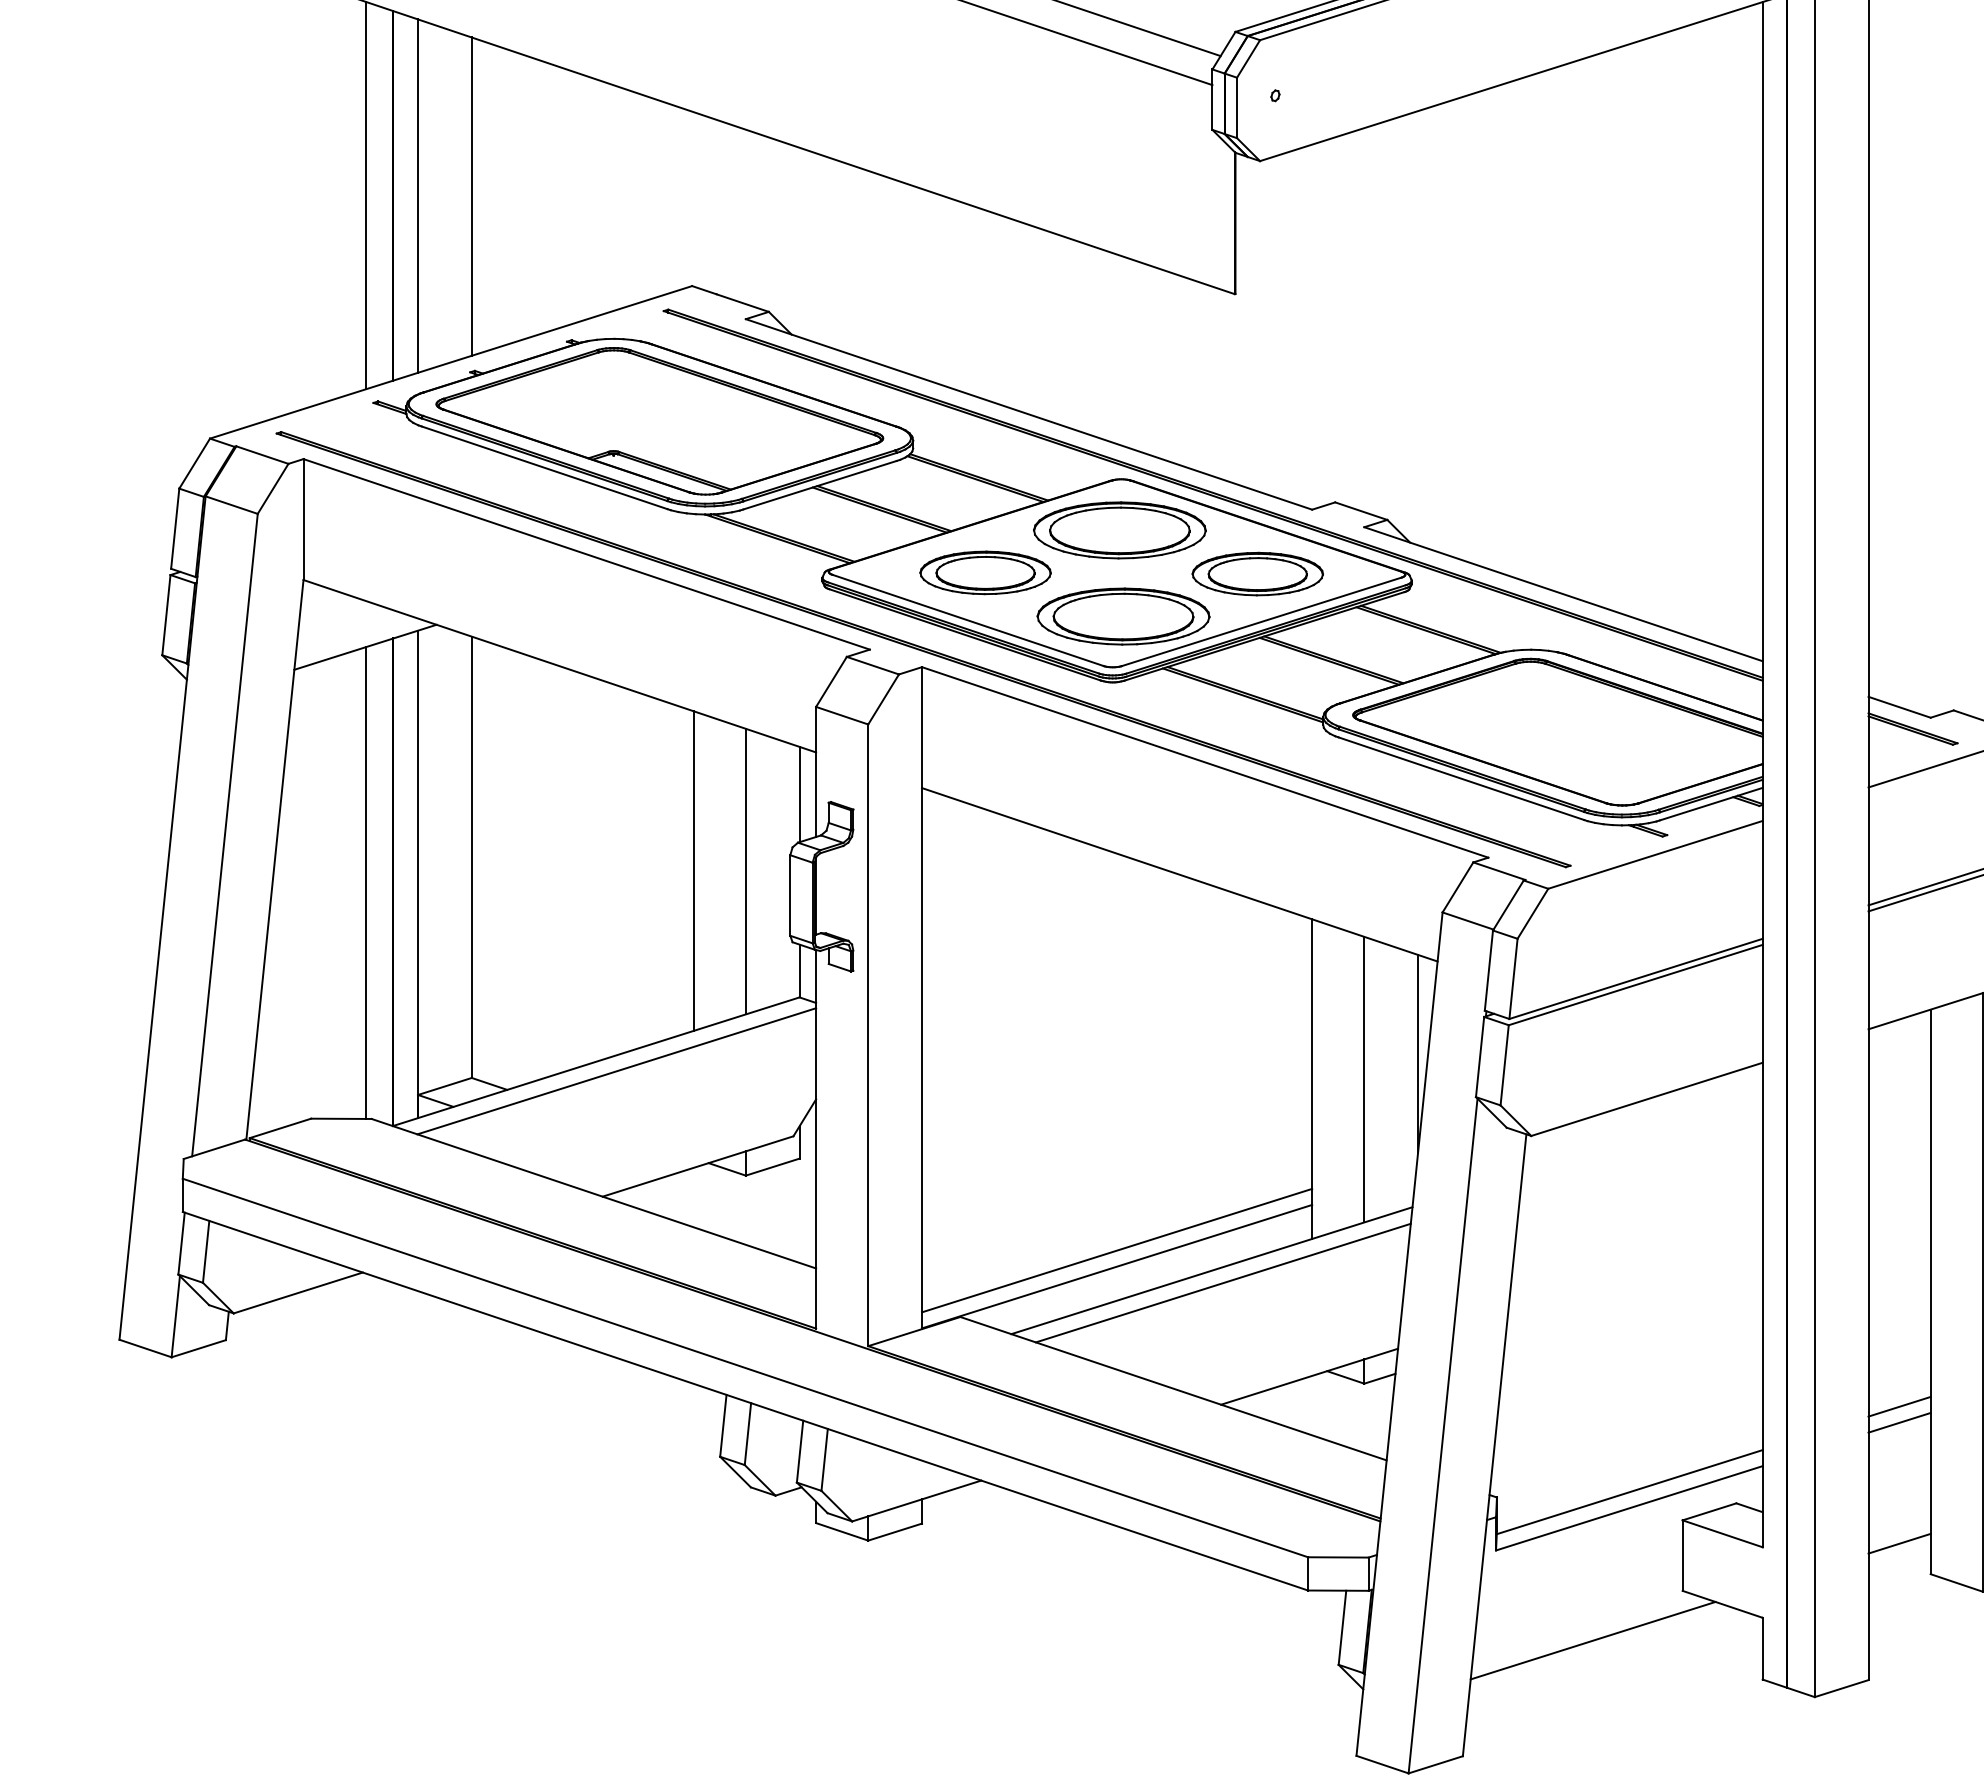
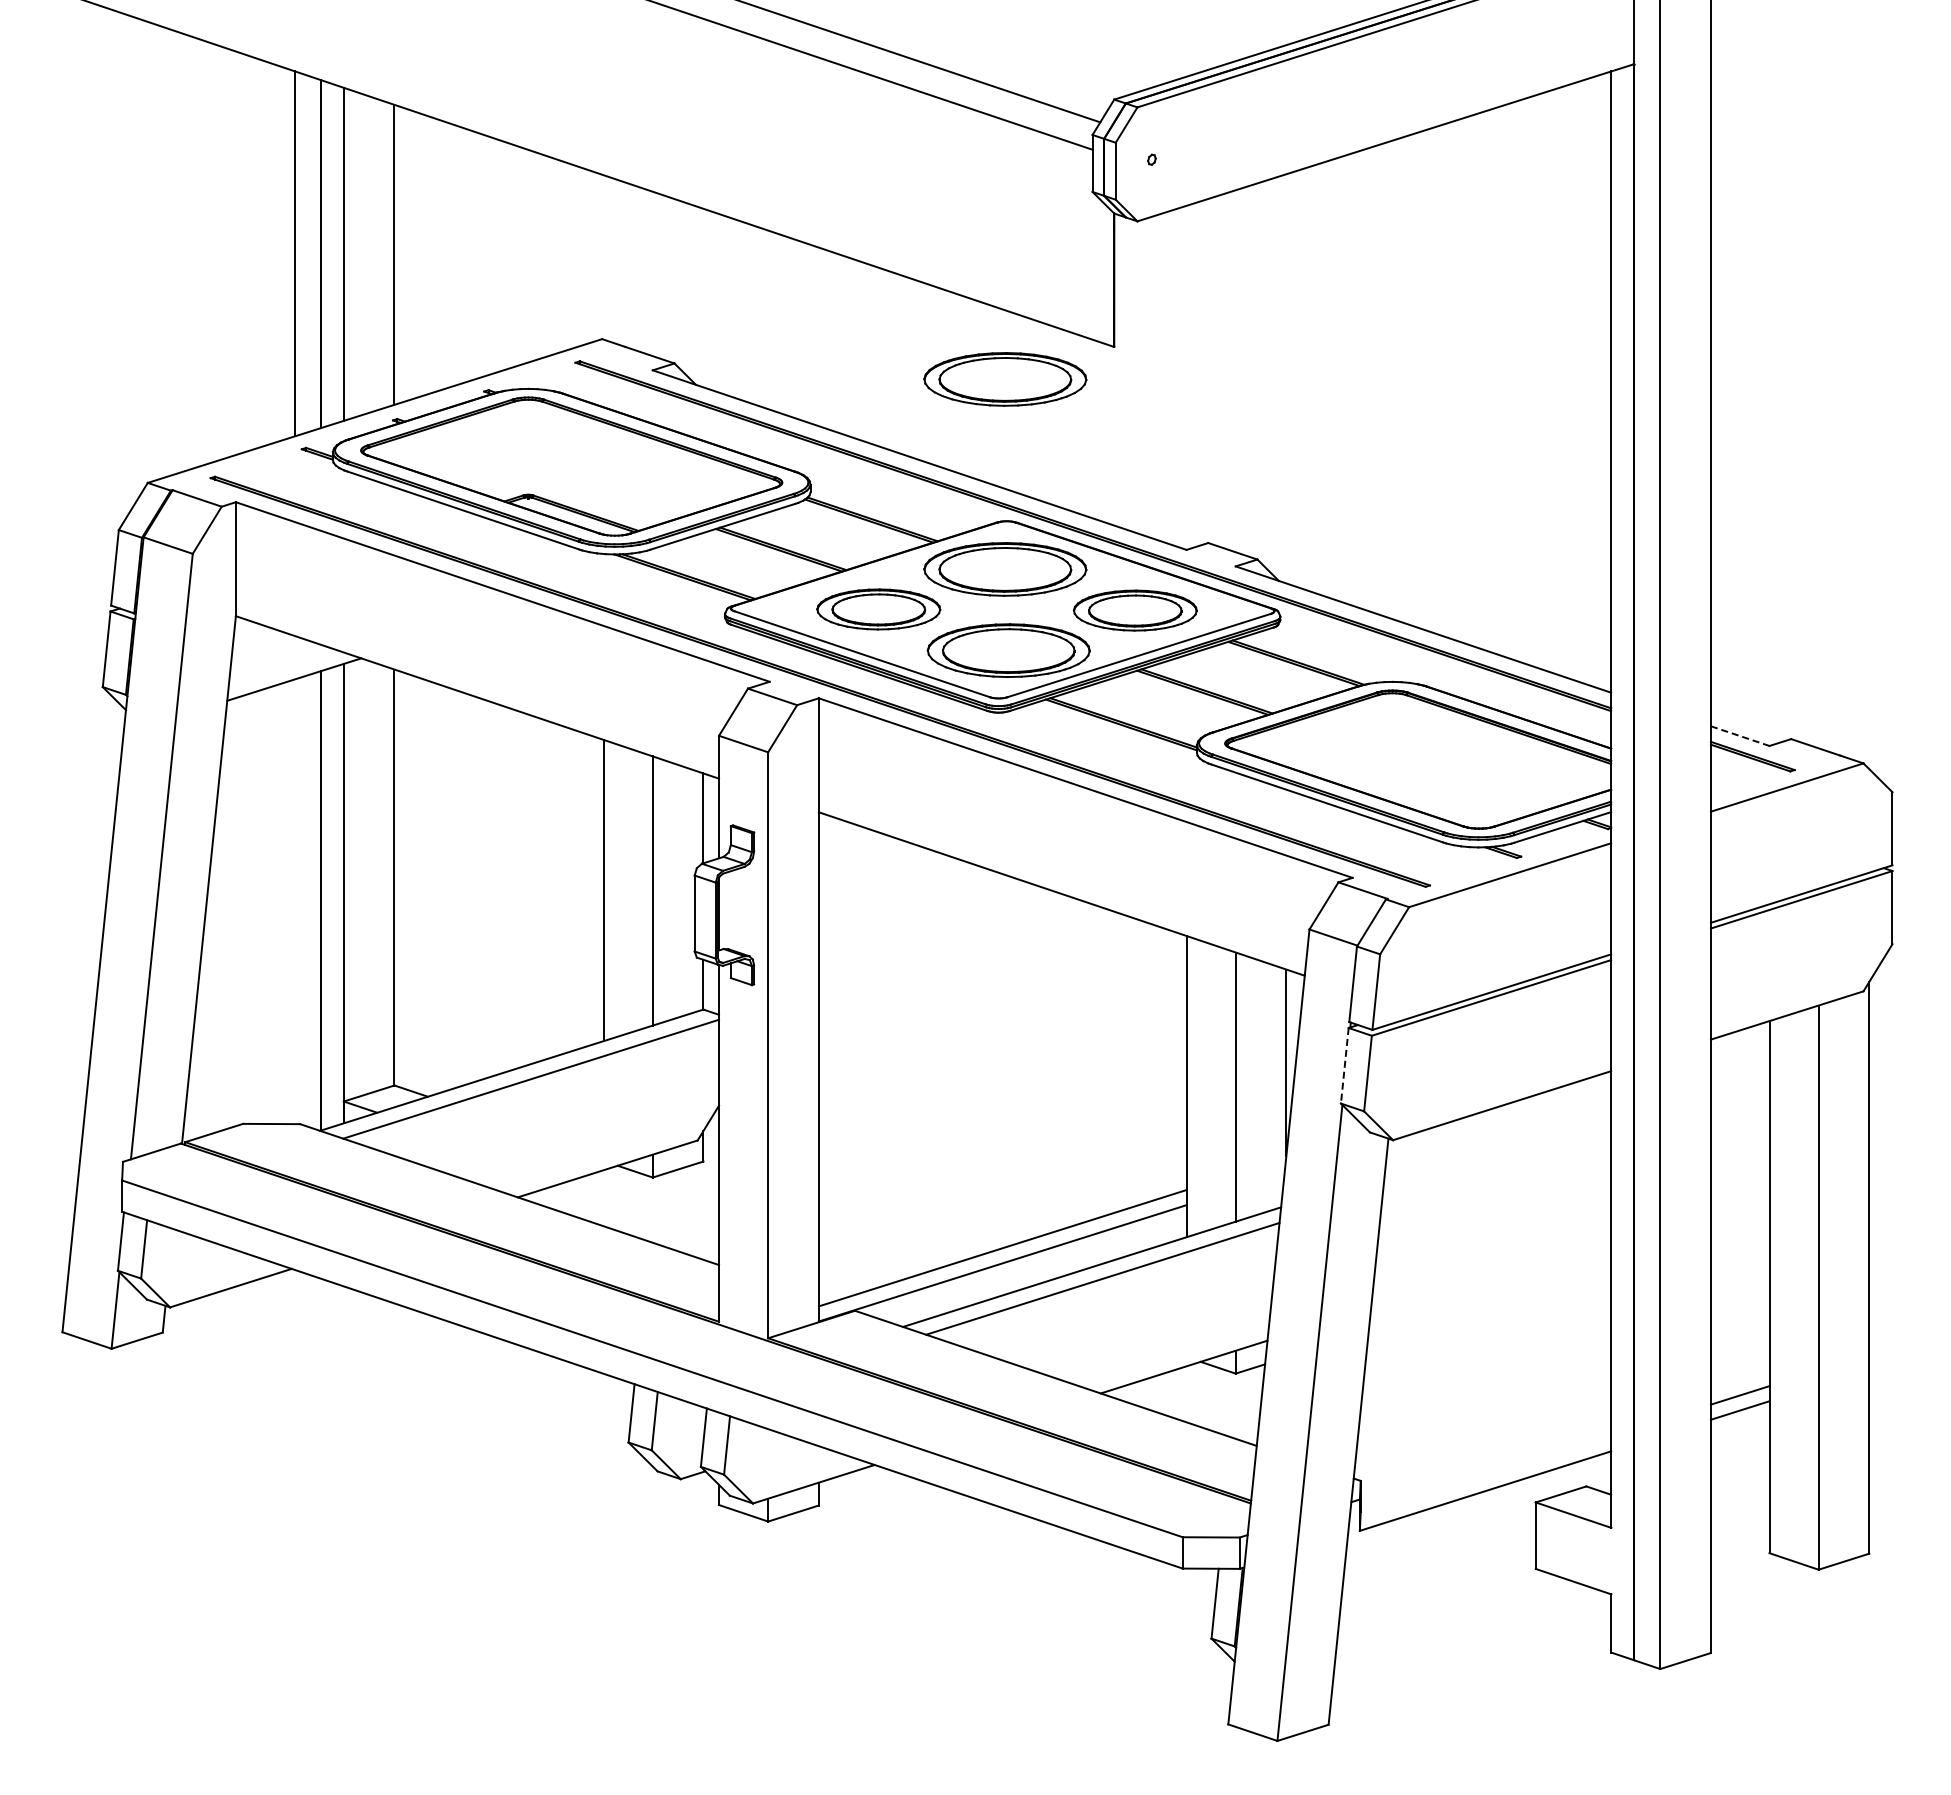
part: (1120, 328) -> (1005, 379), added
line: (1899, 707) -> (1740, 736), solid -> dashed
line: (365, 882) -> (294, 901), removed
line: (1479, 1056) -> (1344, 1065), solid -> dashed
line: (1629, 1491) -> (1485, 1475), removed
line: (1898, 1543) -> (1739, 1524), removed
line: (1593, 1640) -> (1451, 1615), removed

